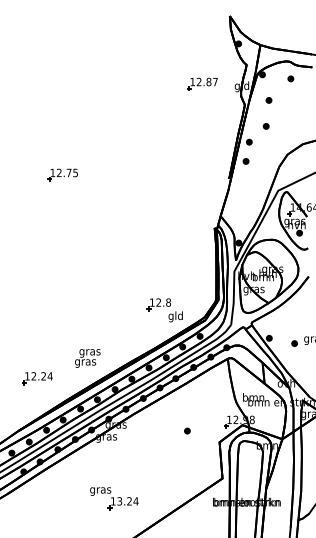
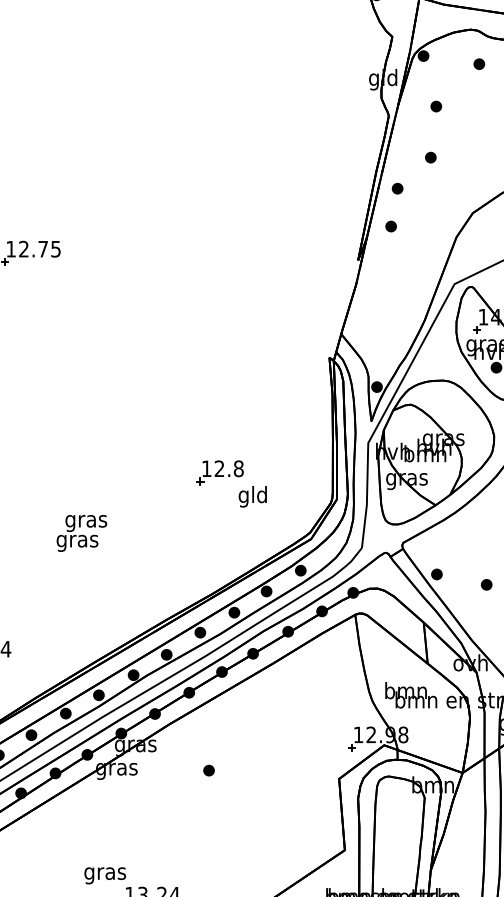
part: (202, 83) -> (305, 73), removed
part: (164, 310) -> (230, 484), moved
text: (87, 358) -> (81, 533), moved
part: (187, 430) -> (209, 769), moved

